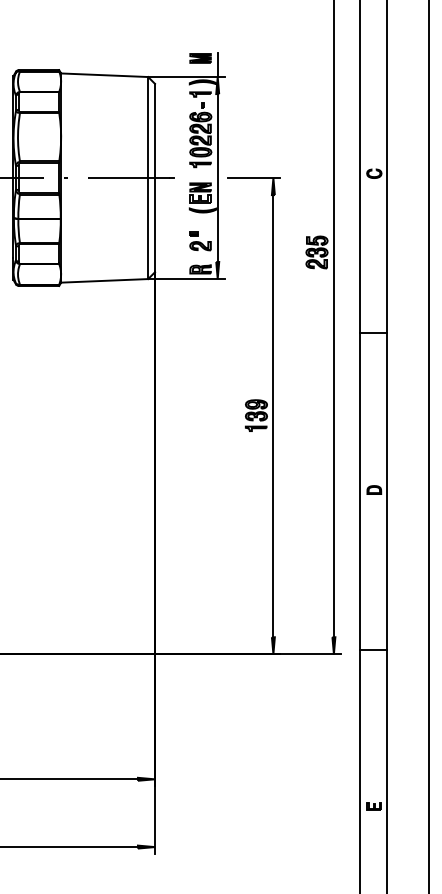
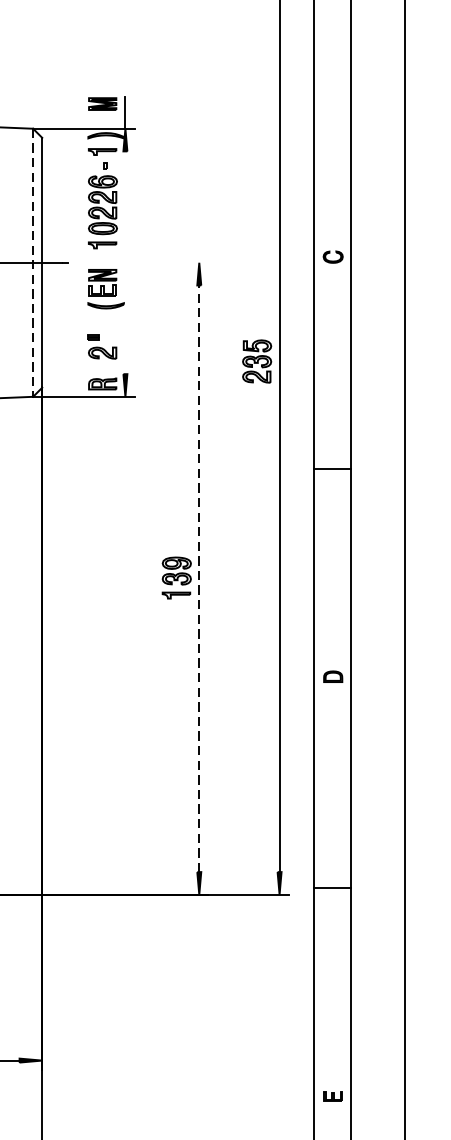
line: (148, 177) -> (33, 262), solid -> dashed
line: (217, 178) -> (125, 263), removed
line: (254, 178) -> (174, 263), removed
line: (273, 415) -> (199, 577), solid -> dashed

